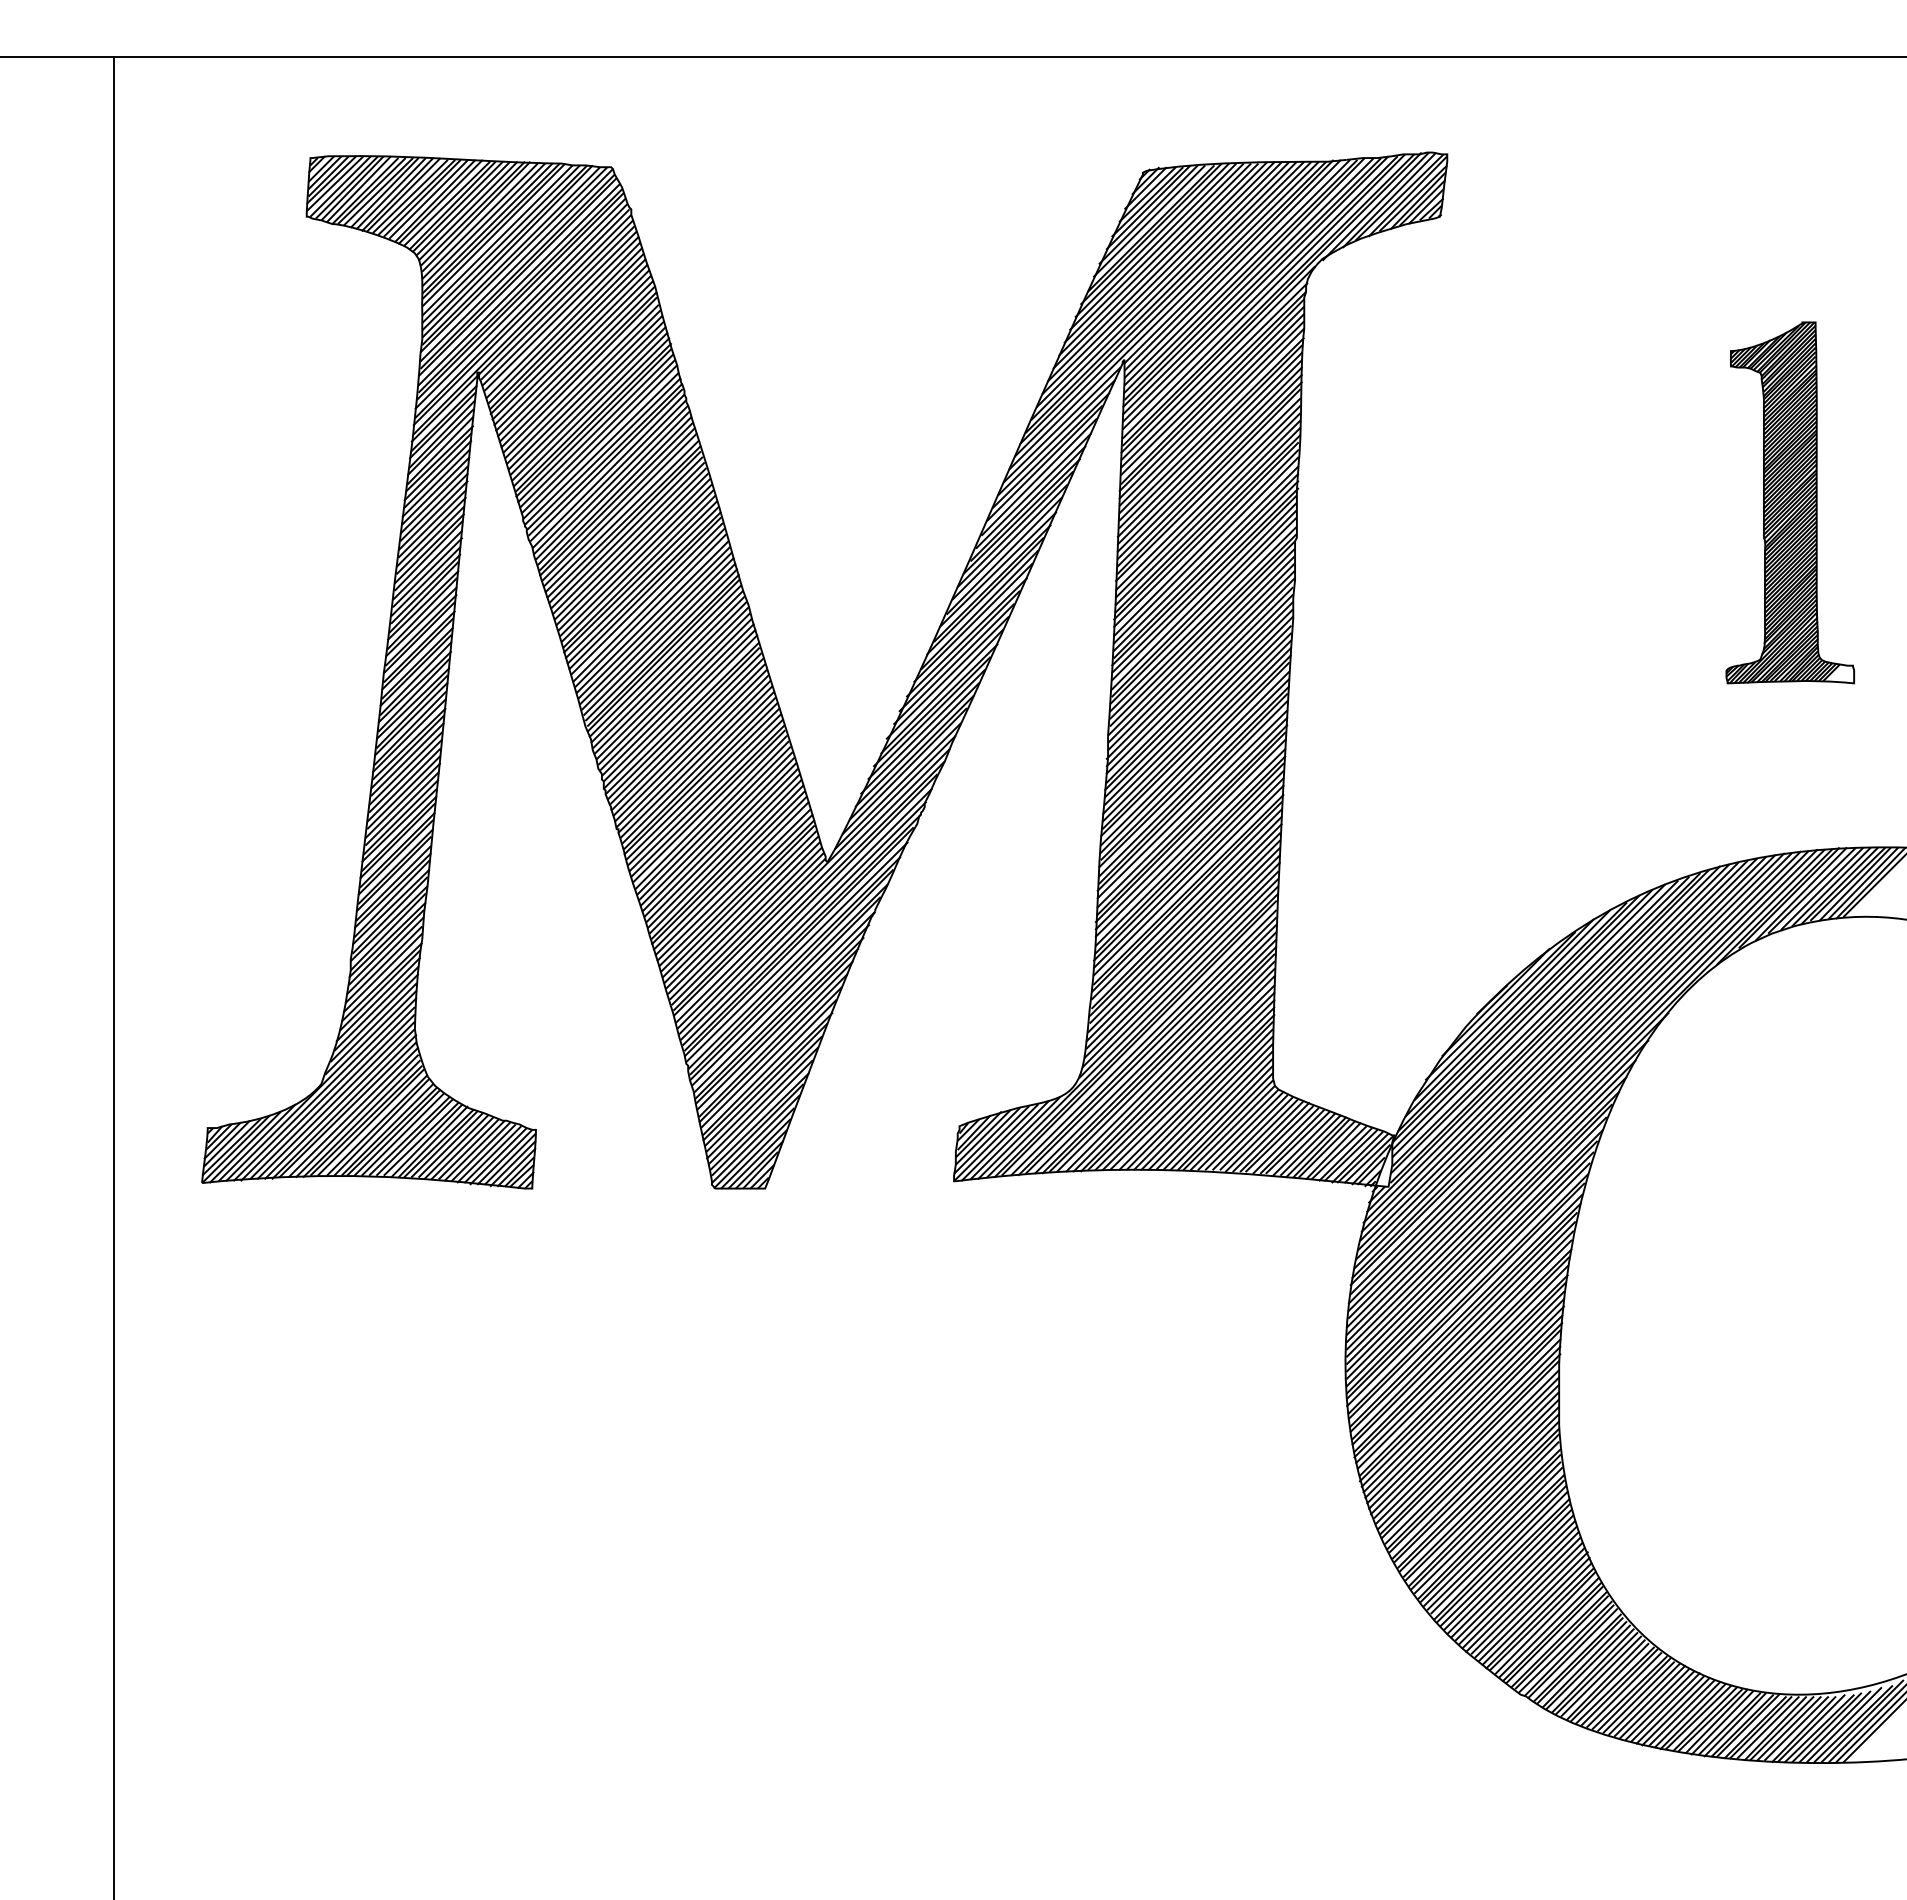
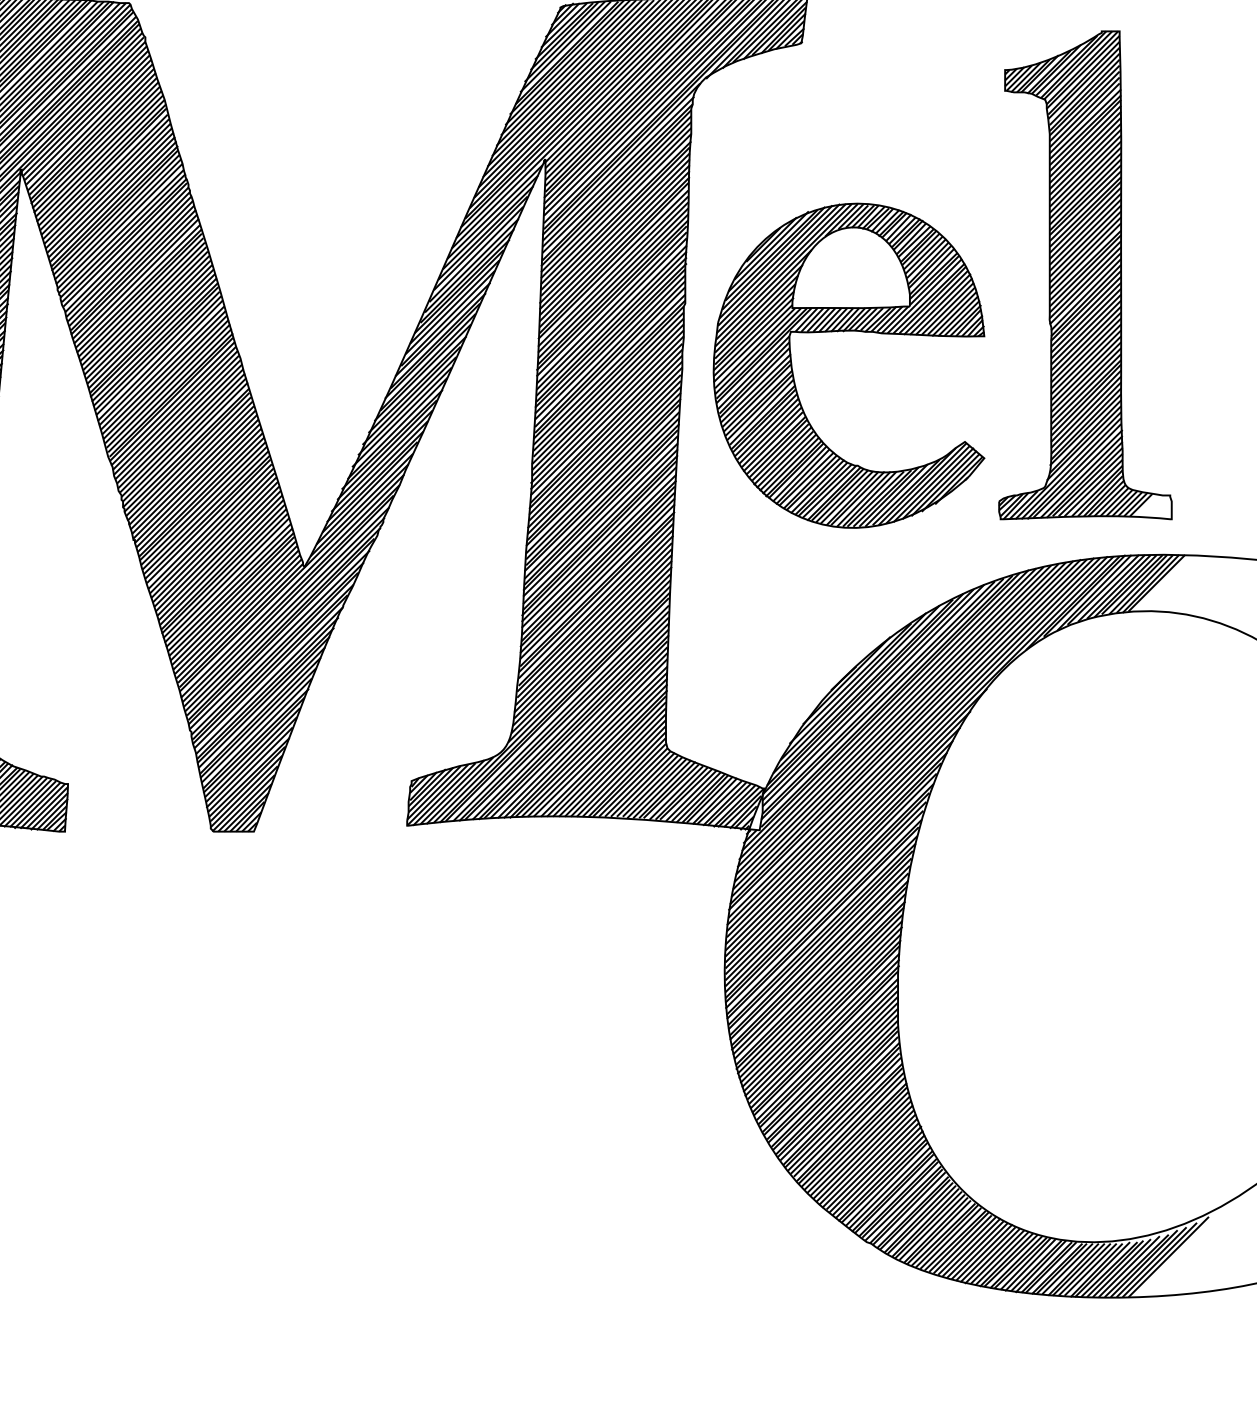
part: (1790, 502) -> (1085, 275), size x1.67
part: (1492, 572) -> (843, 331), added

